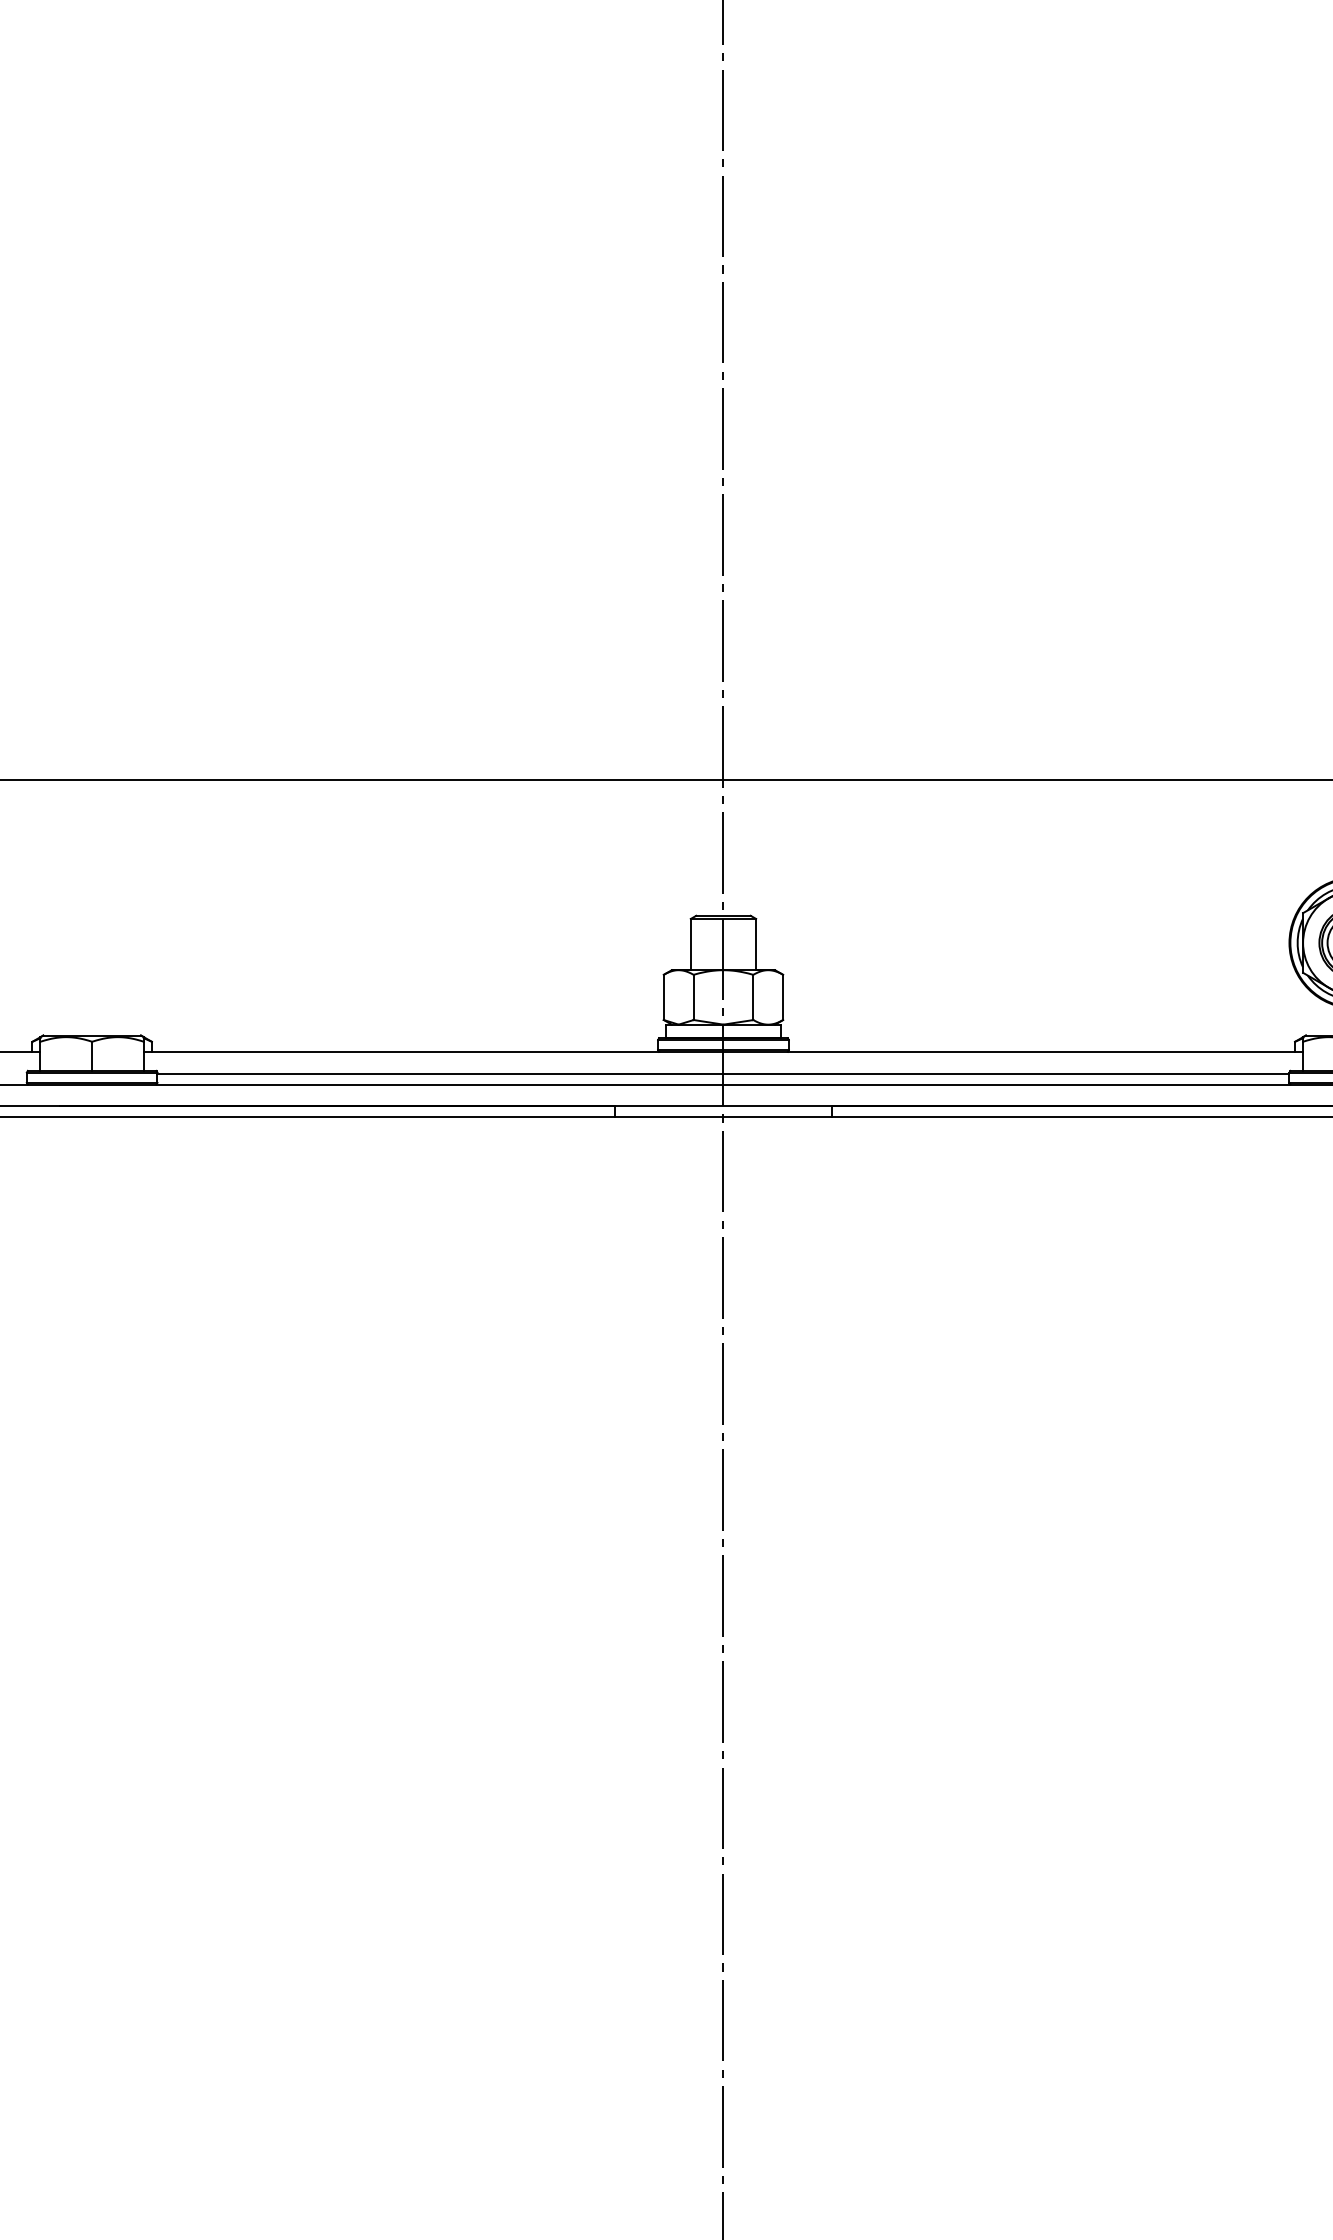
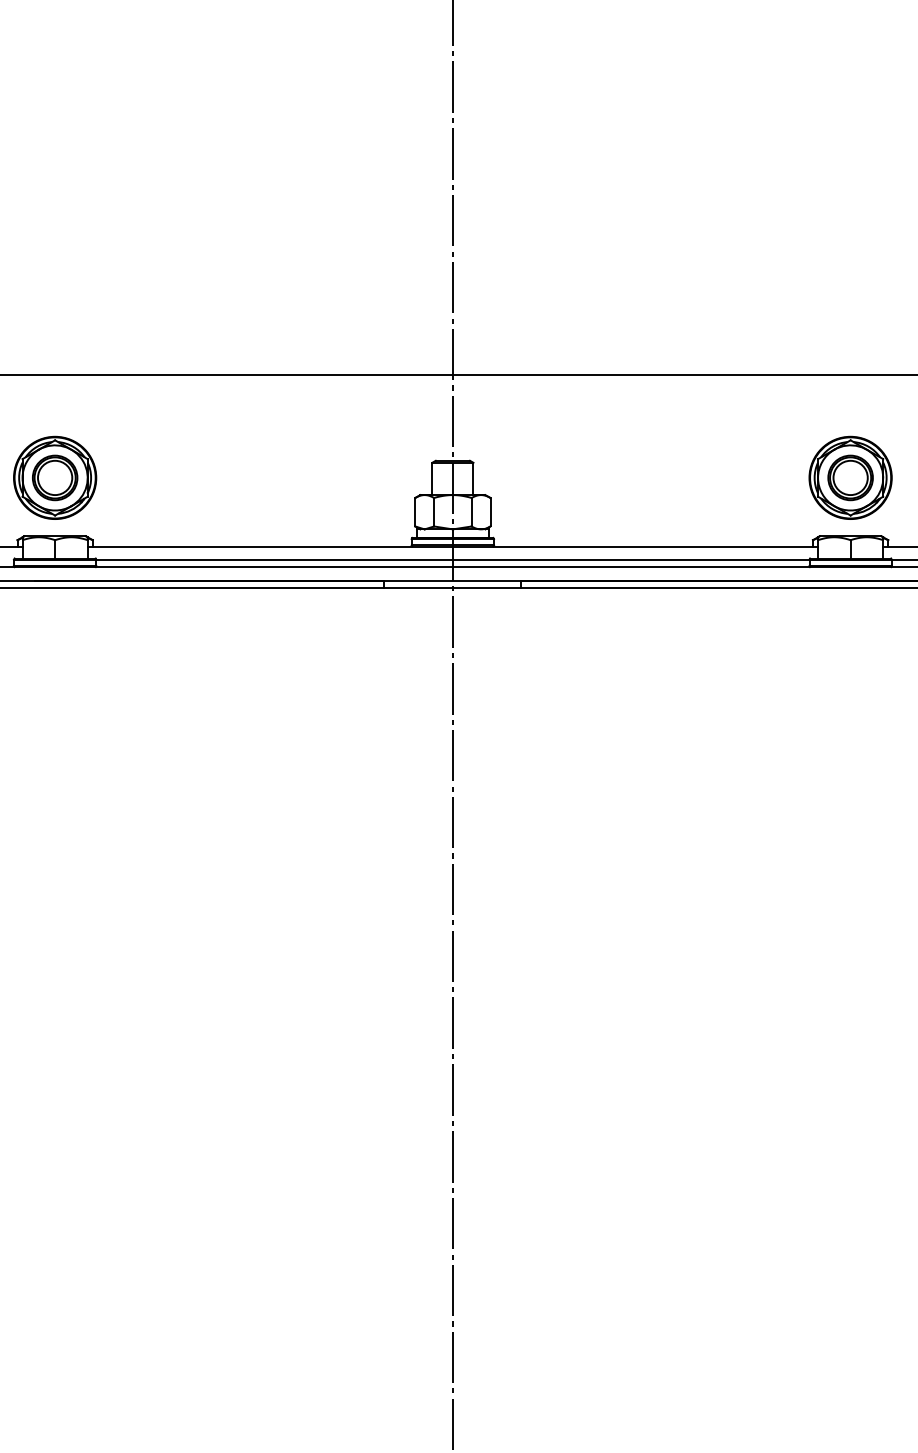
part: (92, 942) -> (55, 477), added

